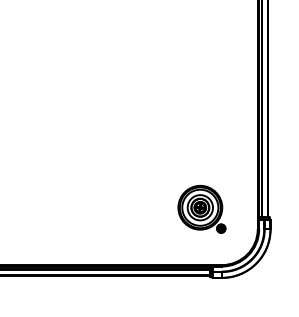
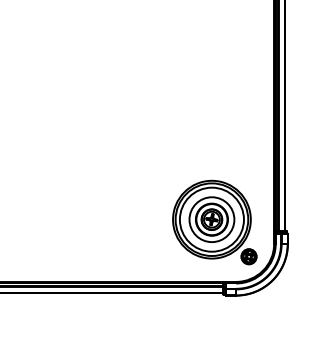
part: (201, 209) -> (214, 222), size x1.67

